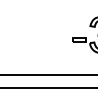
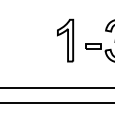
part: (55, 34) -> (65, 40), added

